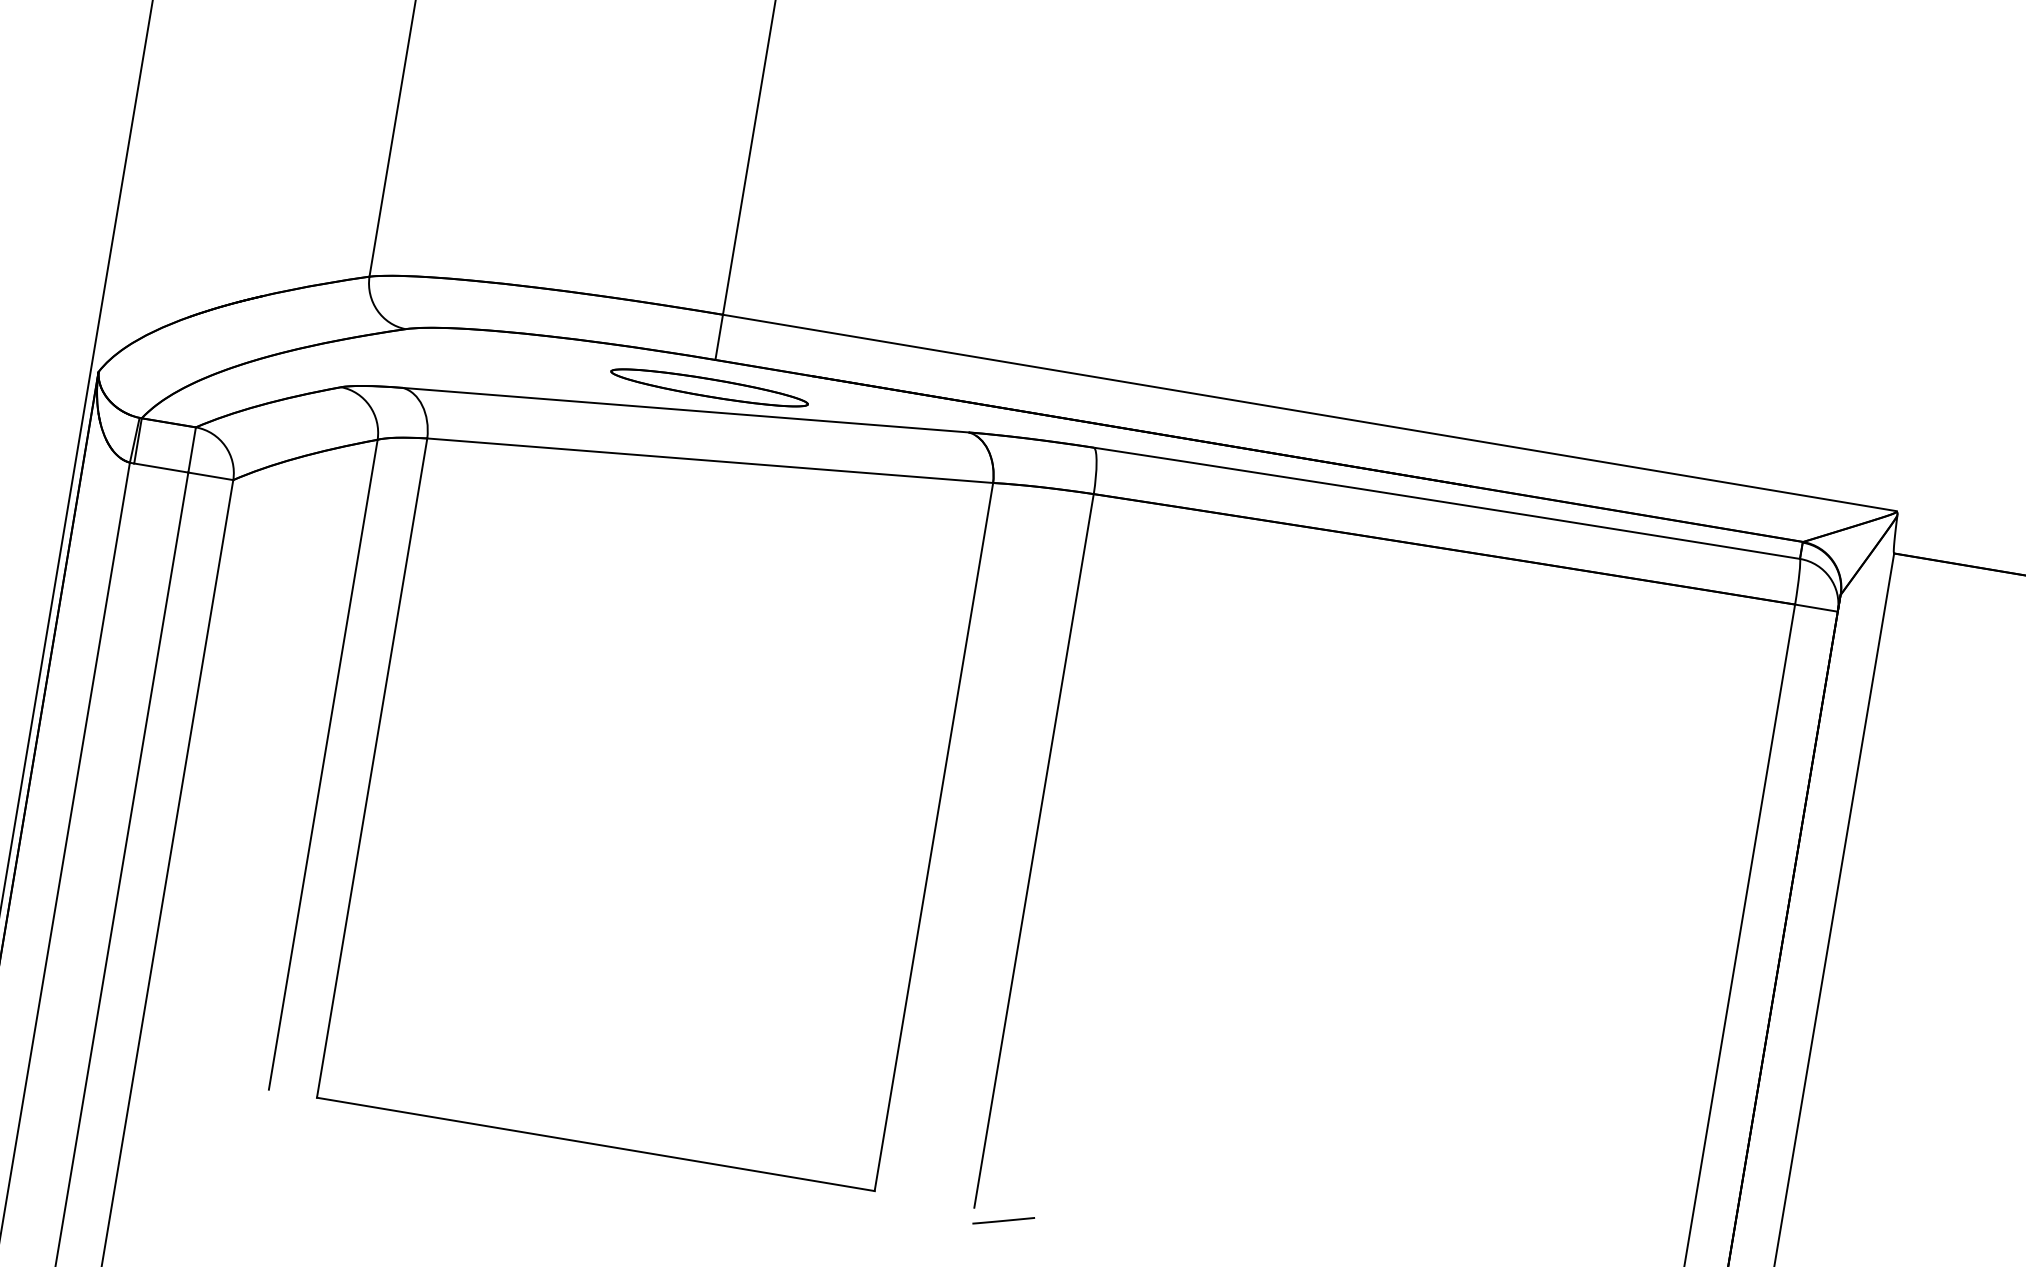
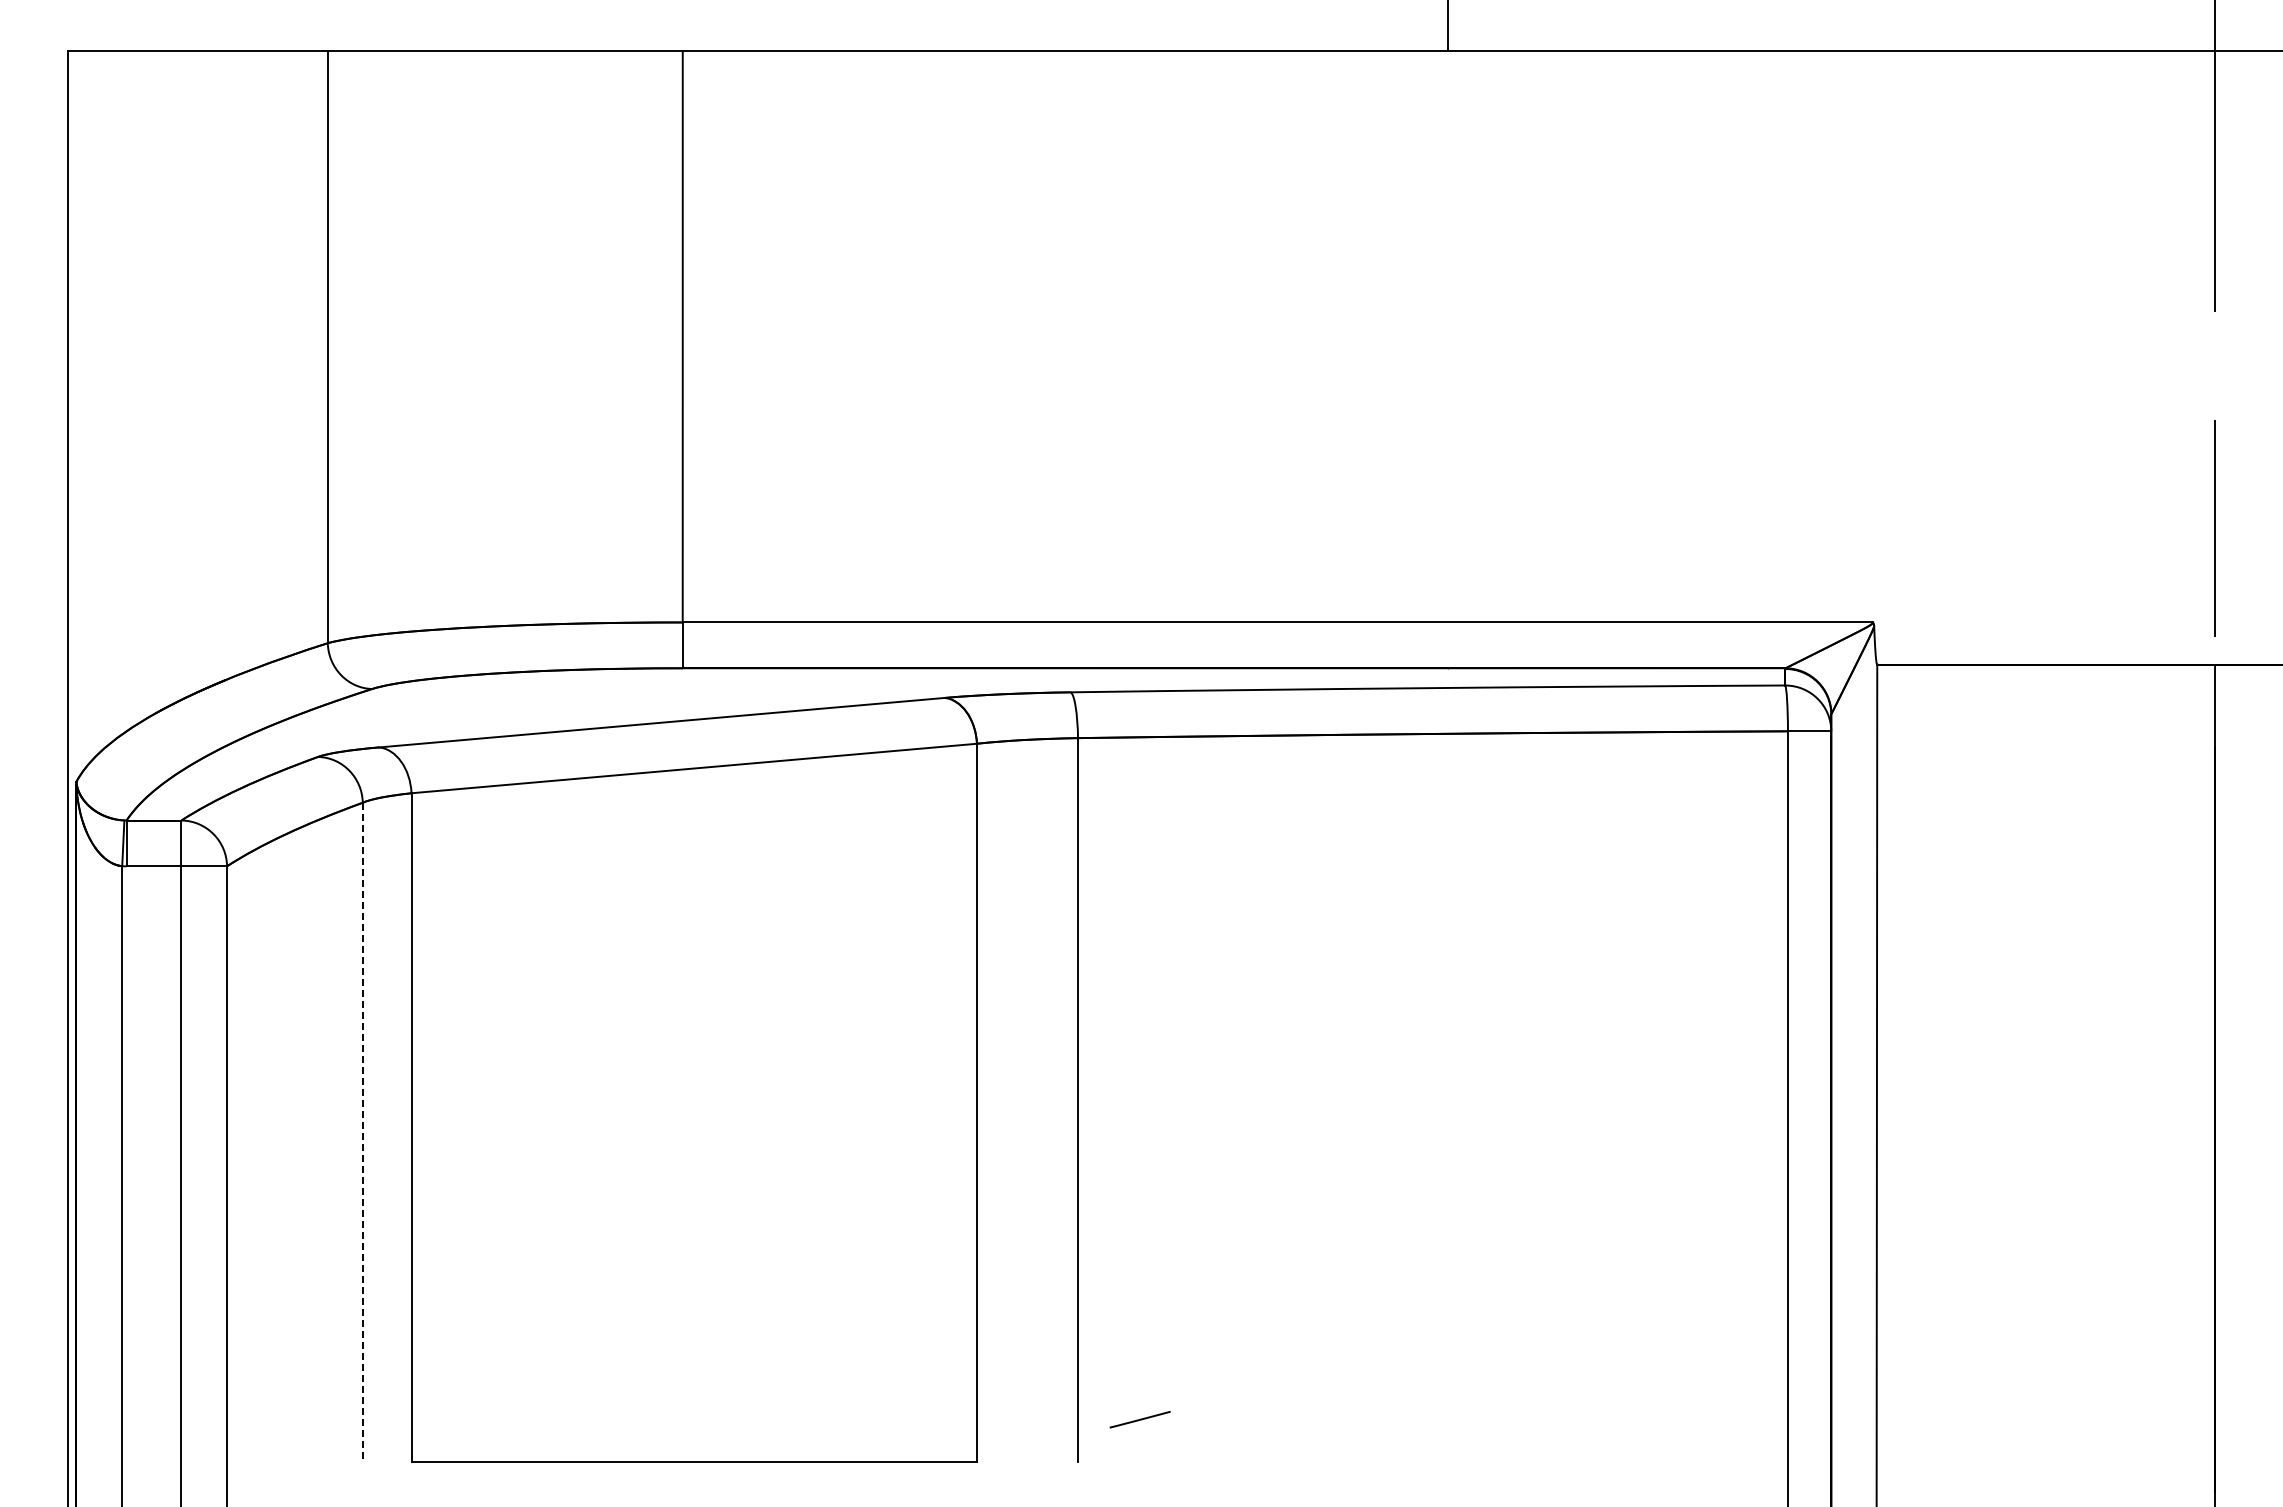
part: (709, 387) -> (681, 696), removed
line: (322, 764) -> (362, 1132), solid -> dashed
line: (1003, 1220) -> (1139, 1419), moved

